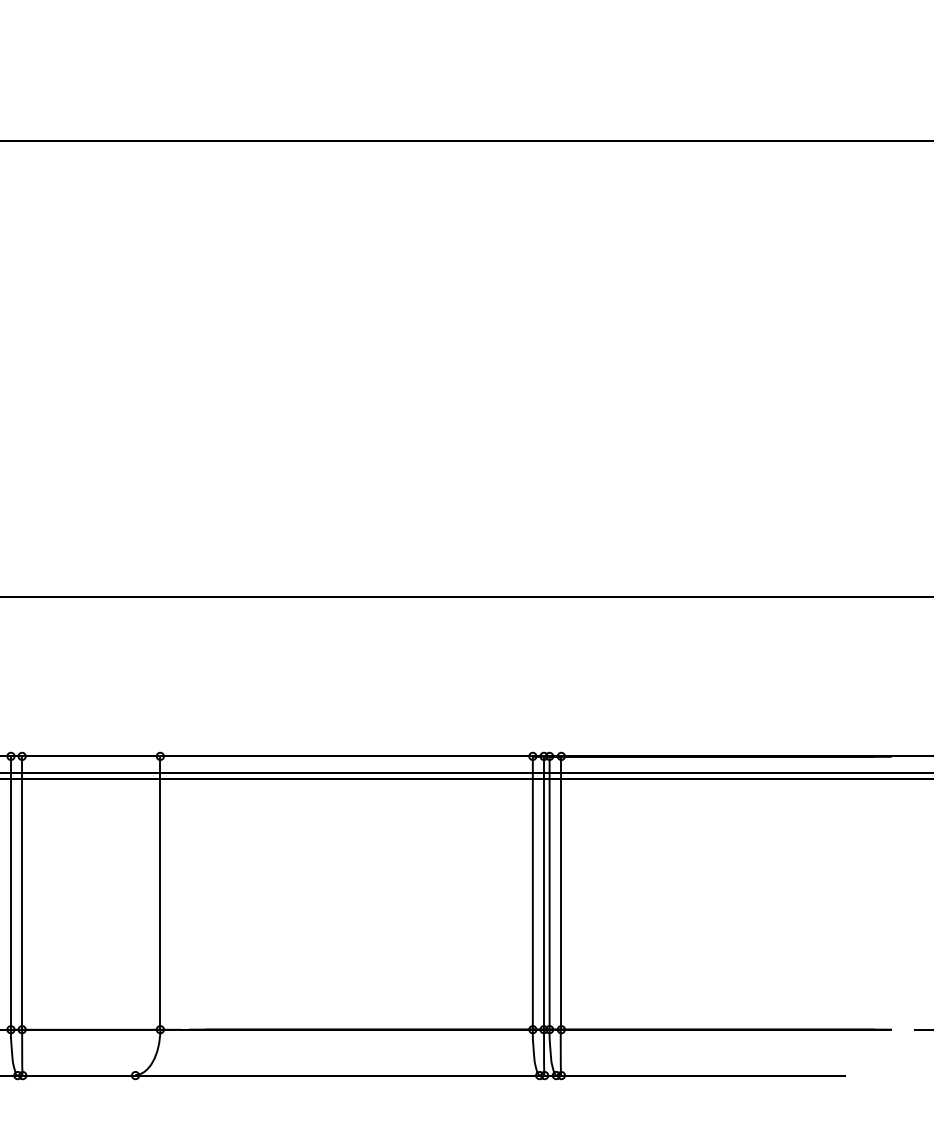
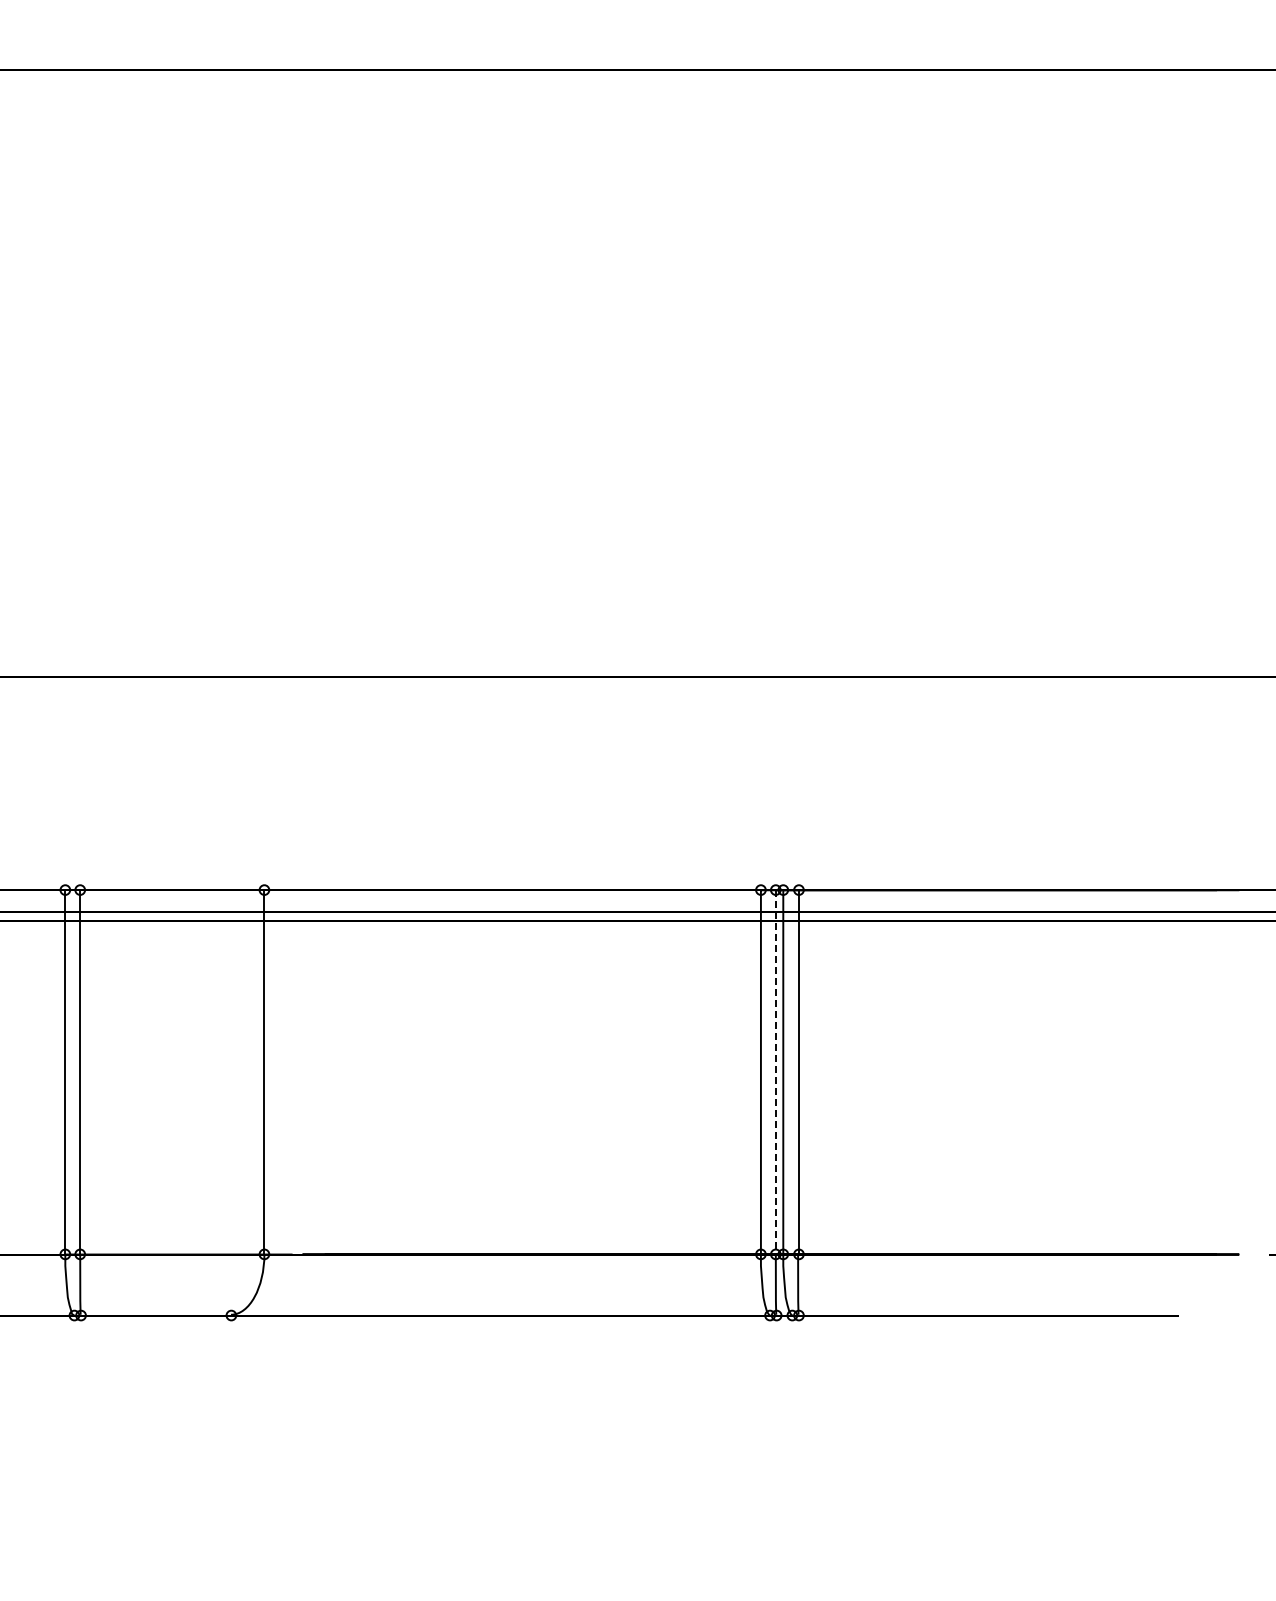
line: (543, 893) -> (775, 1072), solid -> dashed

